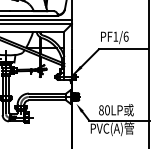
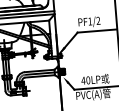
text: (125, 36) -> (97, 20), PF1/6 -> PF1/2
text: (100, 110) -> (82, 80), 80LP -> 40LP

